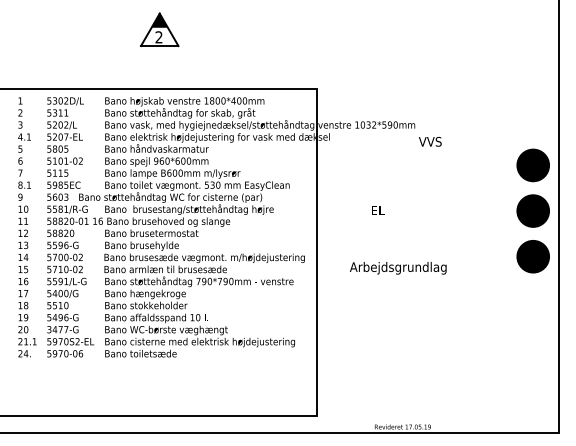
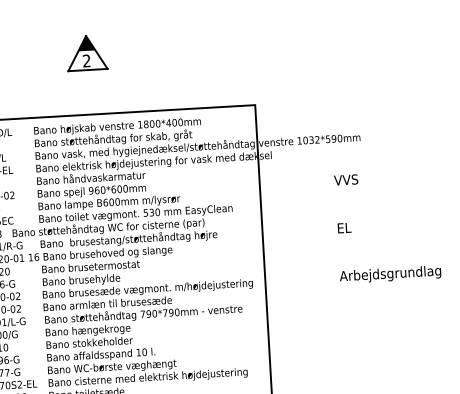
text: (430, 141) -> (346, 179), moved
text: (378, 210) -> (344, 228), moved
text: (398, 268) -> (390, 274), moved

